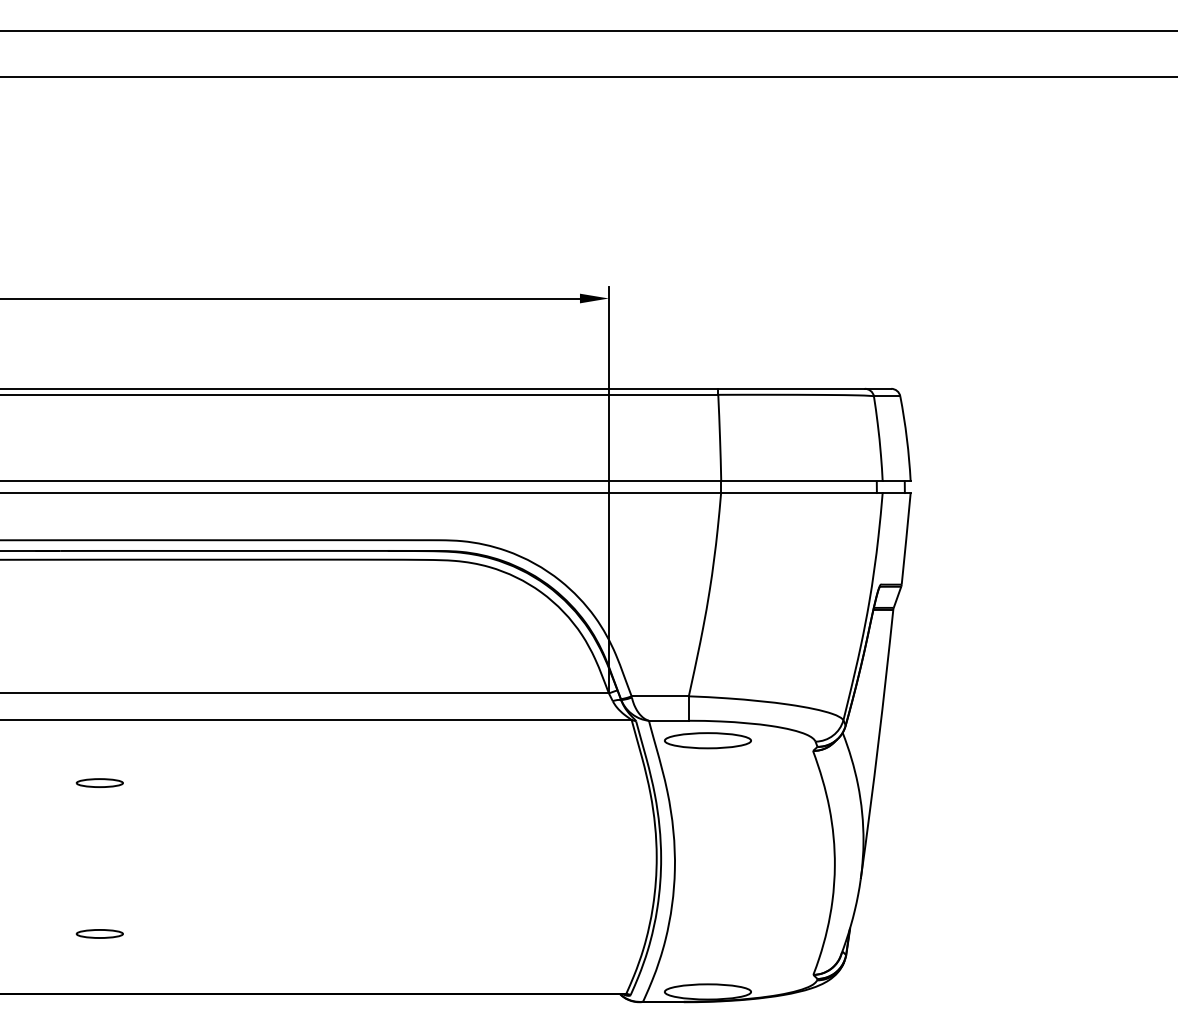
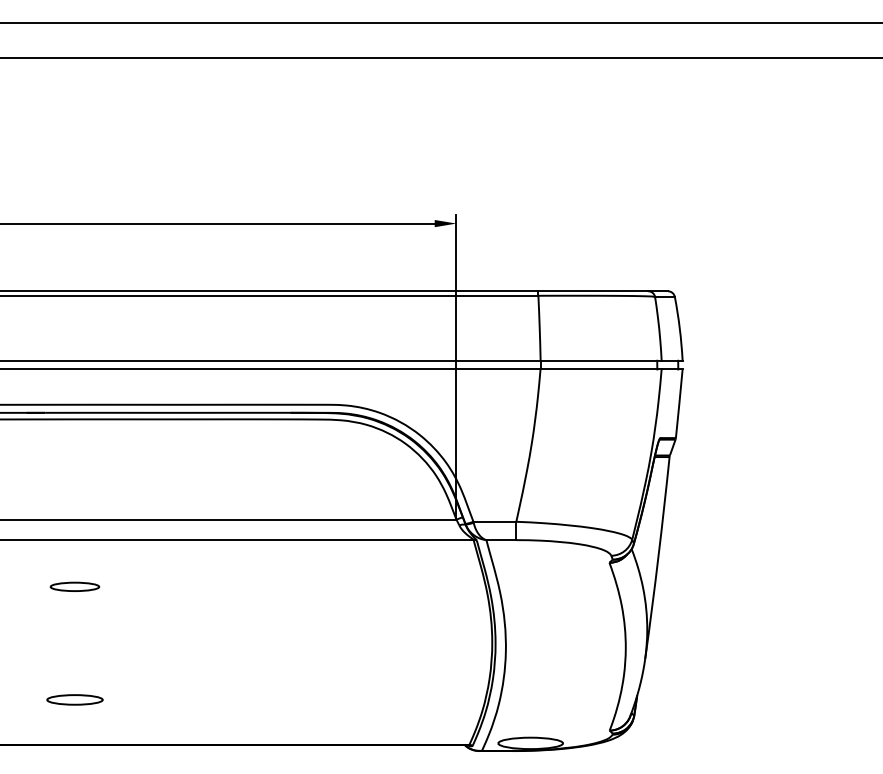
part: (707, 740) -> (530, 554), removed
part: (99, 782) -> (74, 586), size x1.4
part: (99, 933) -> (74, 699), size x1.6

